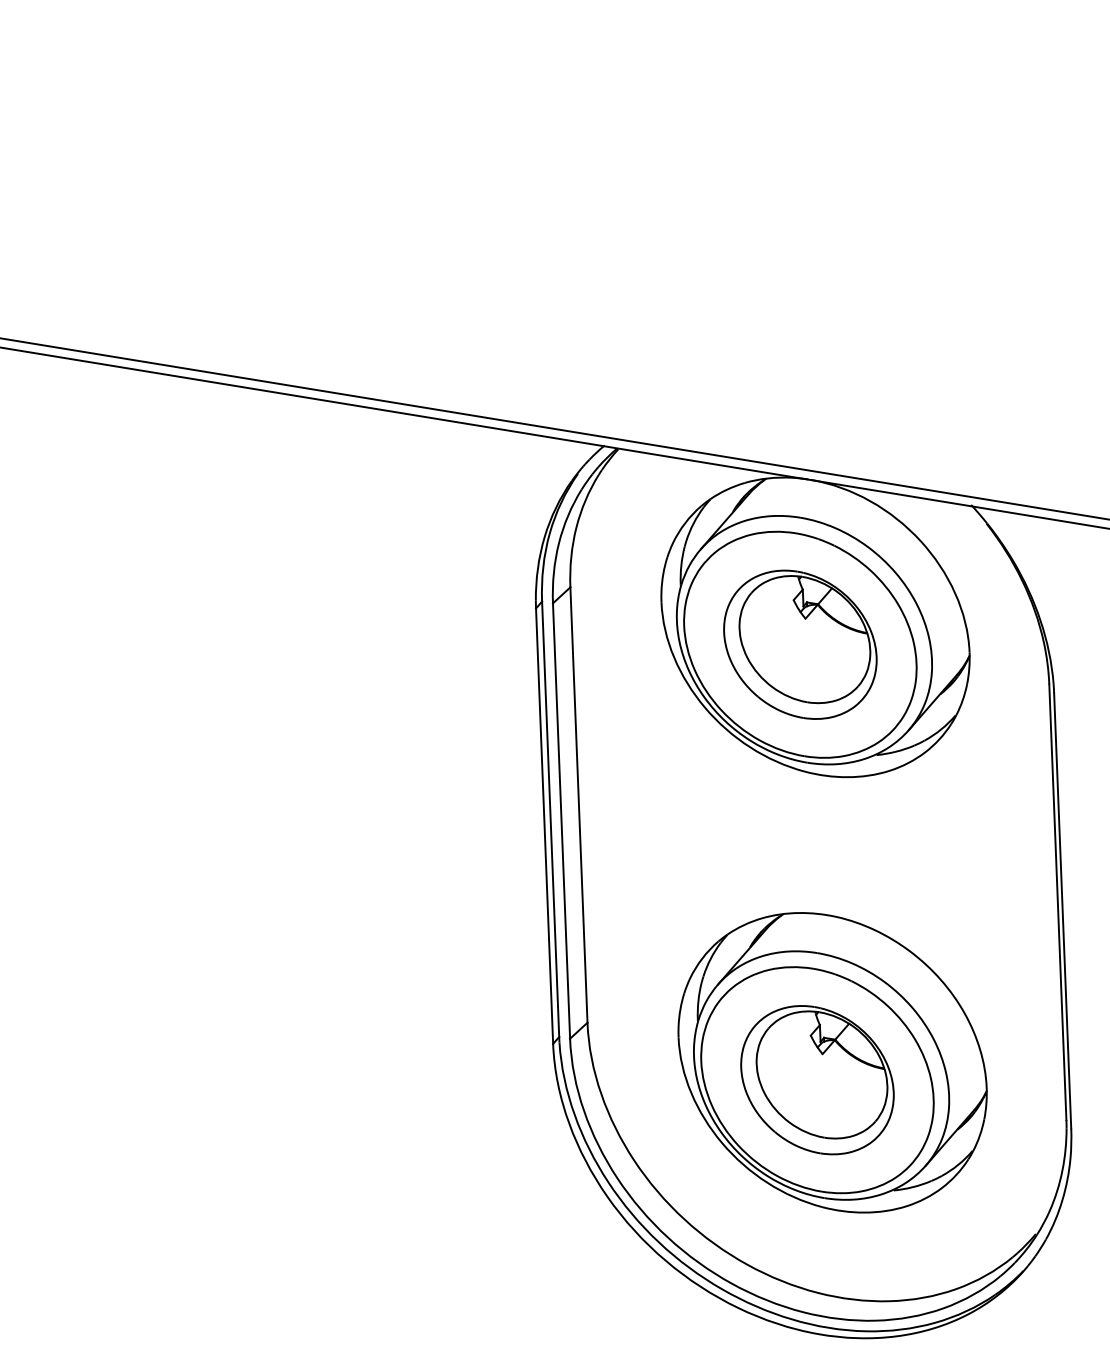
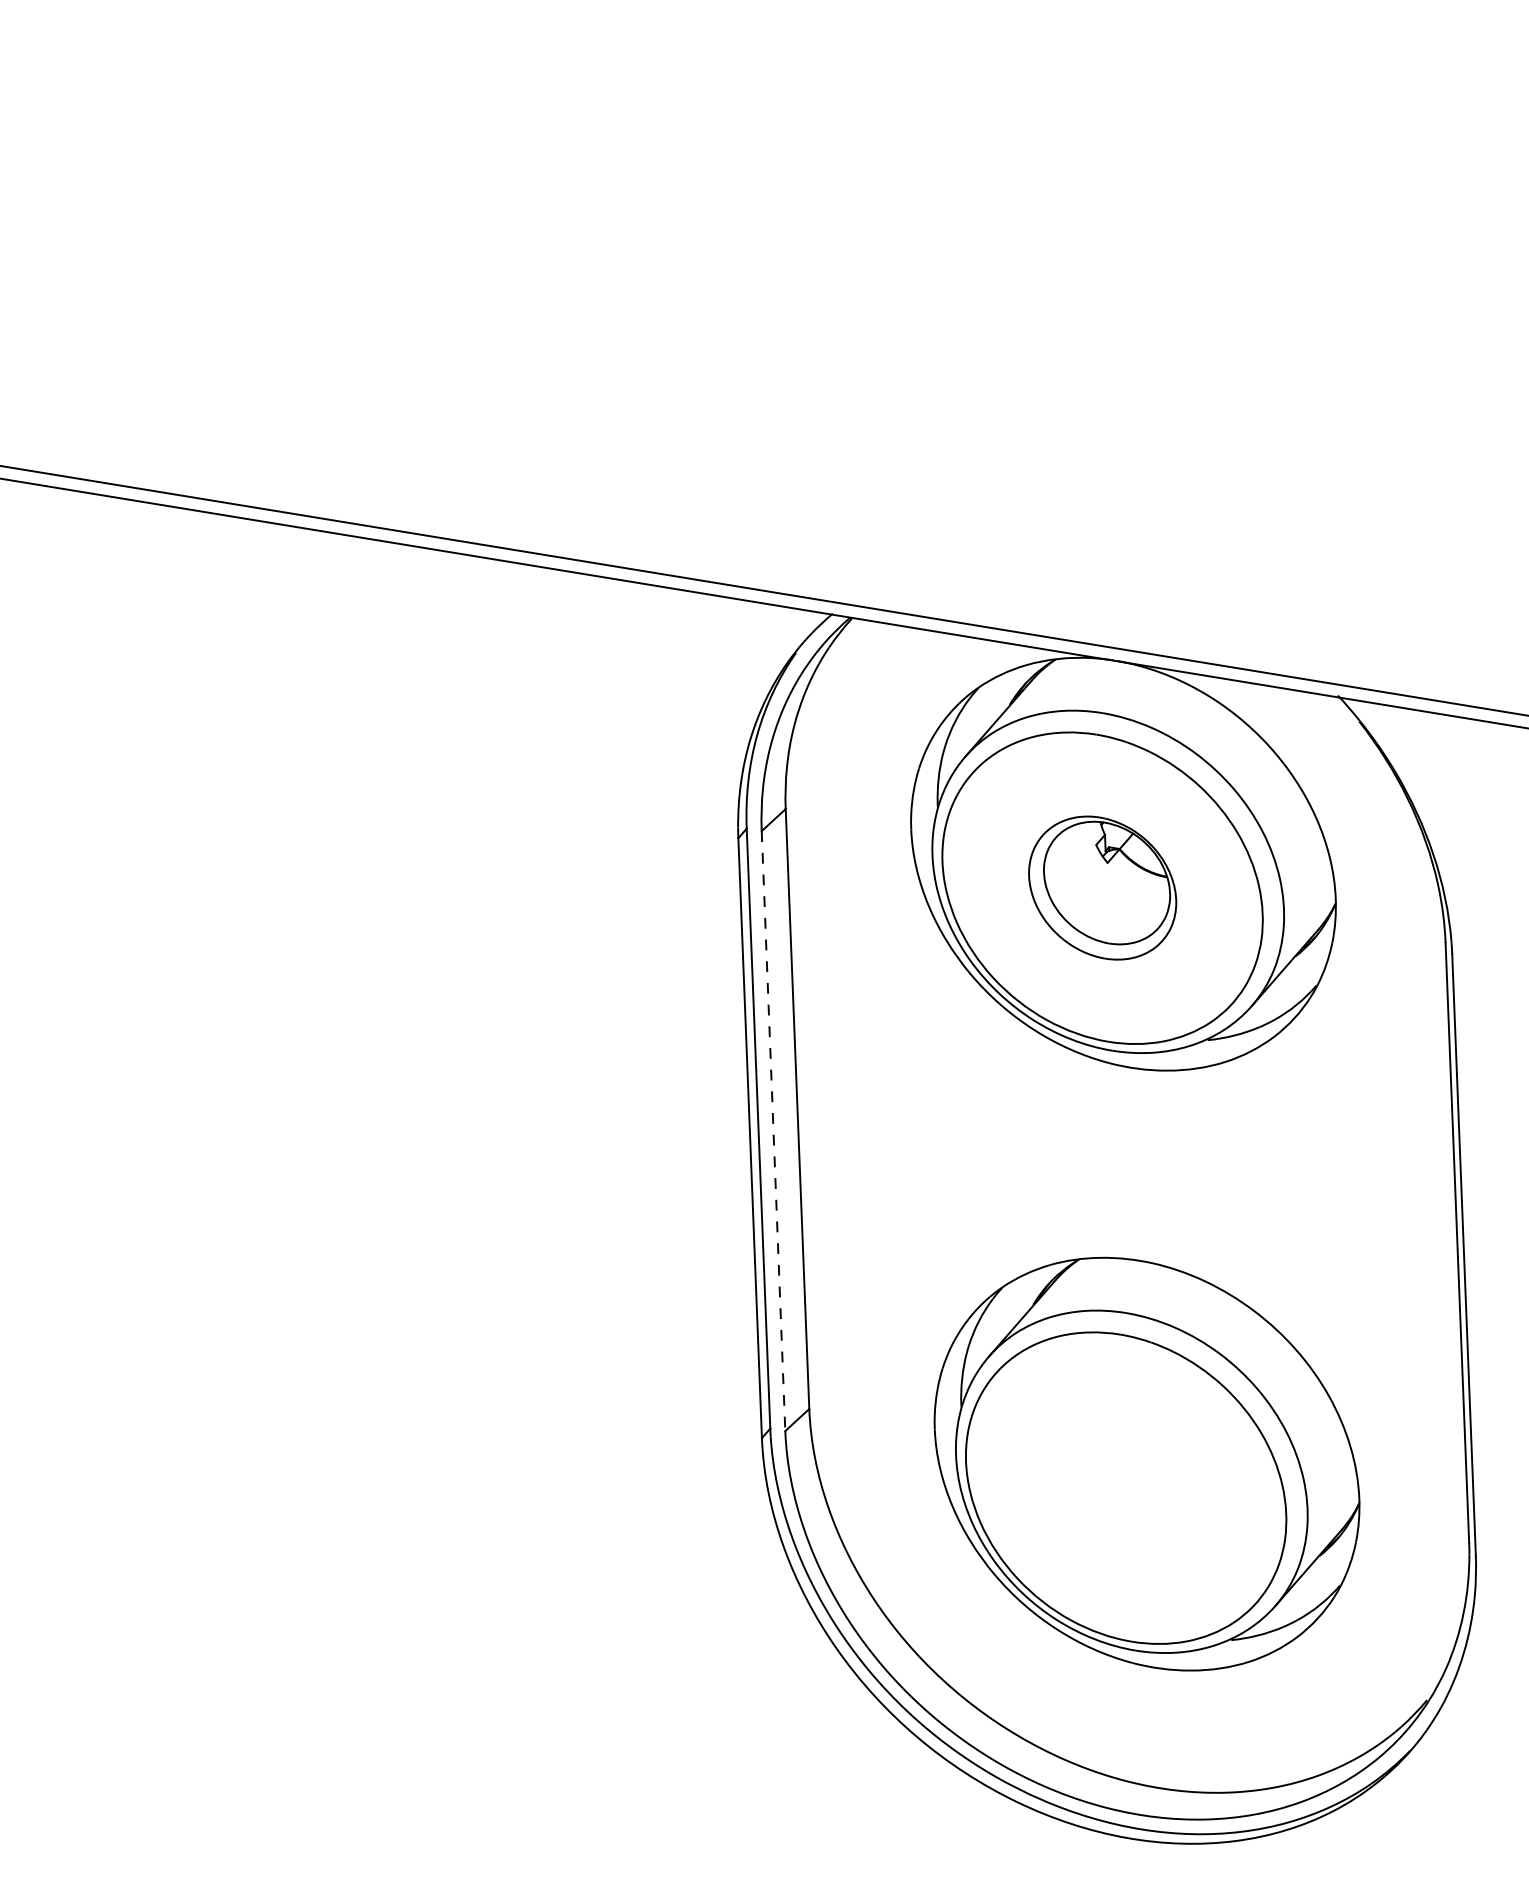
part: (800, 644) -> (1102, 887), size x0.7
line: (561, 821) -> (773, 1131), solid -> dashed
part: (817, 1080) -> (1126, 1488), removed

